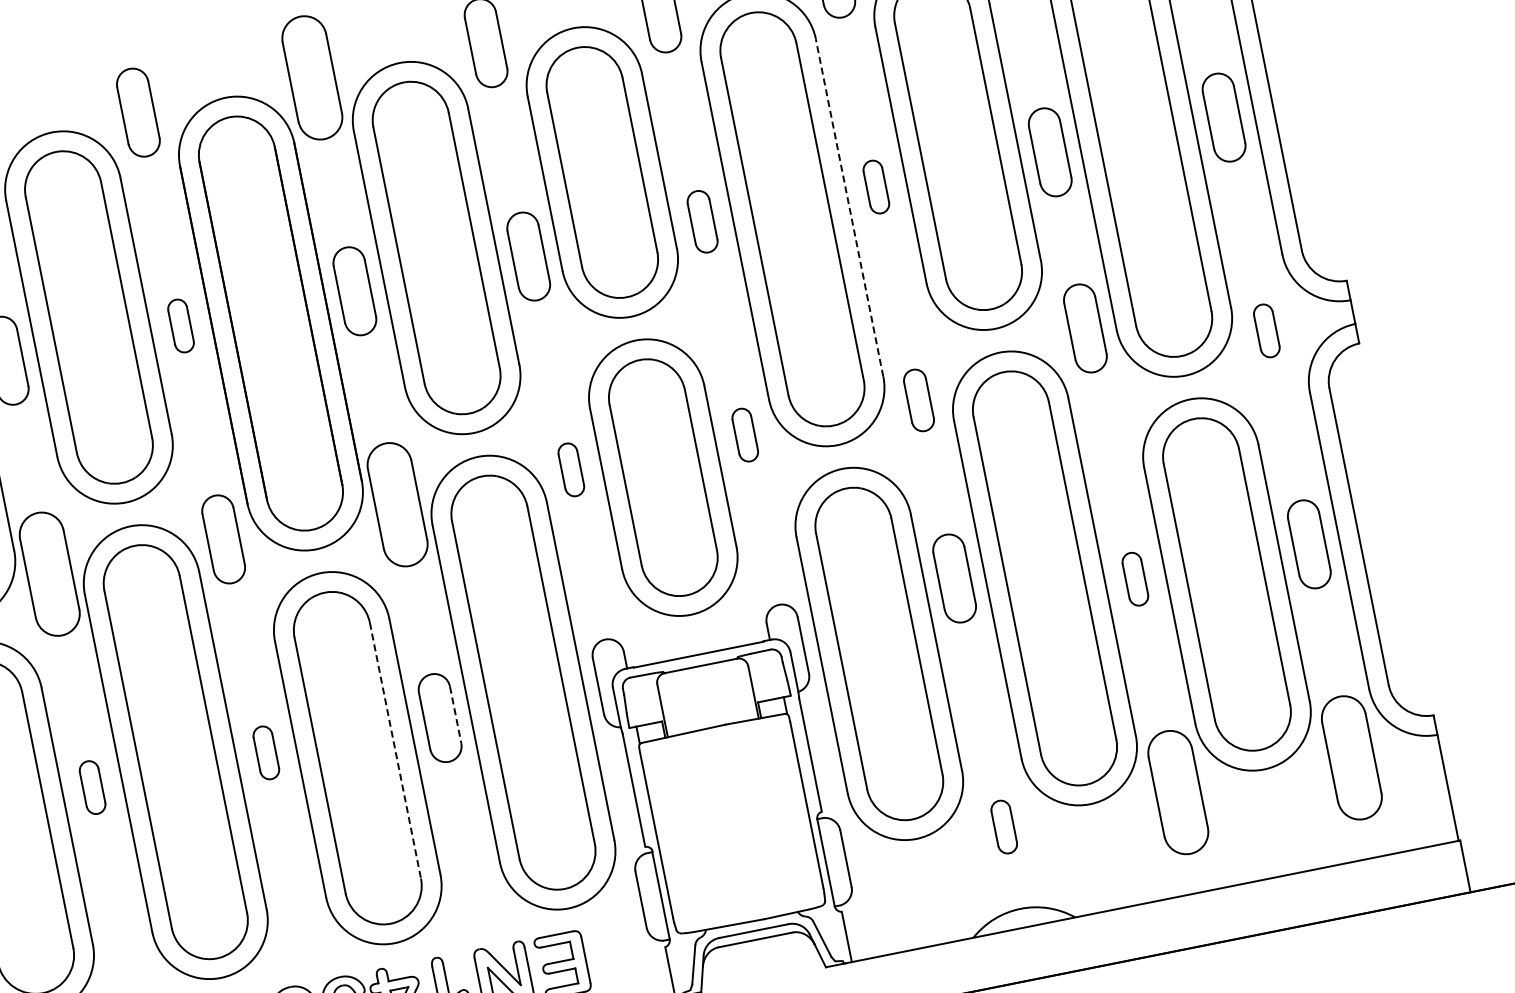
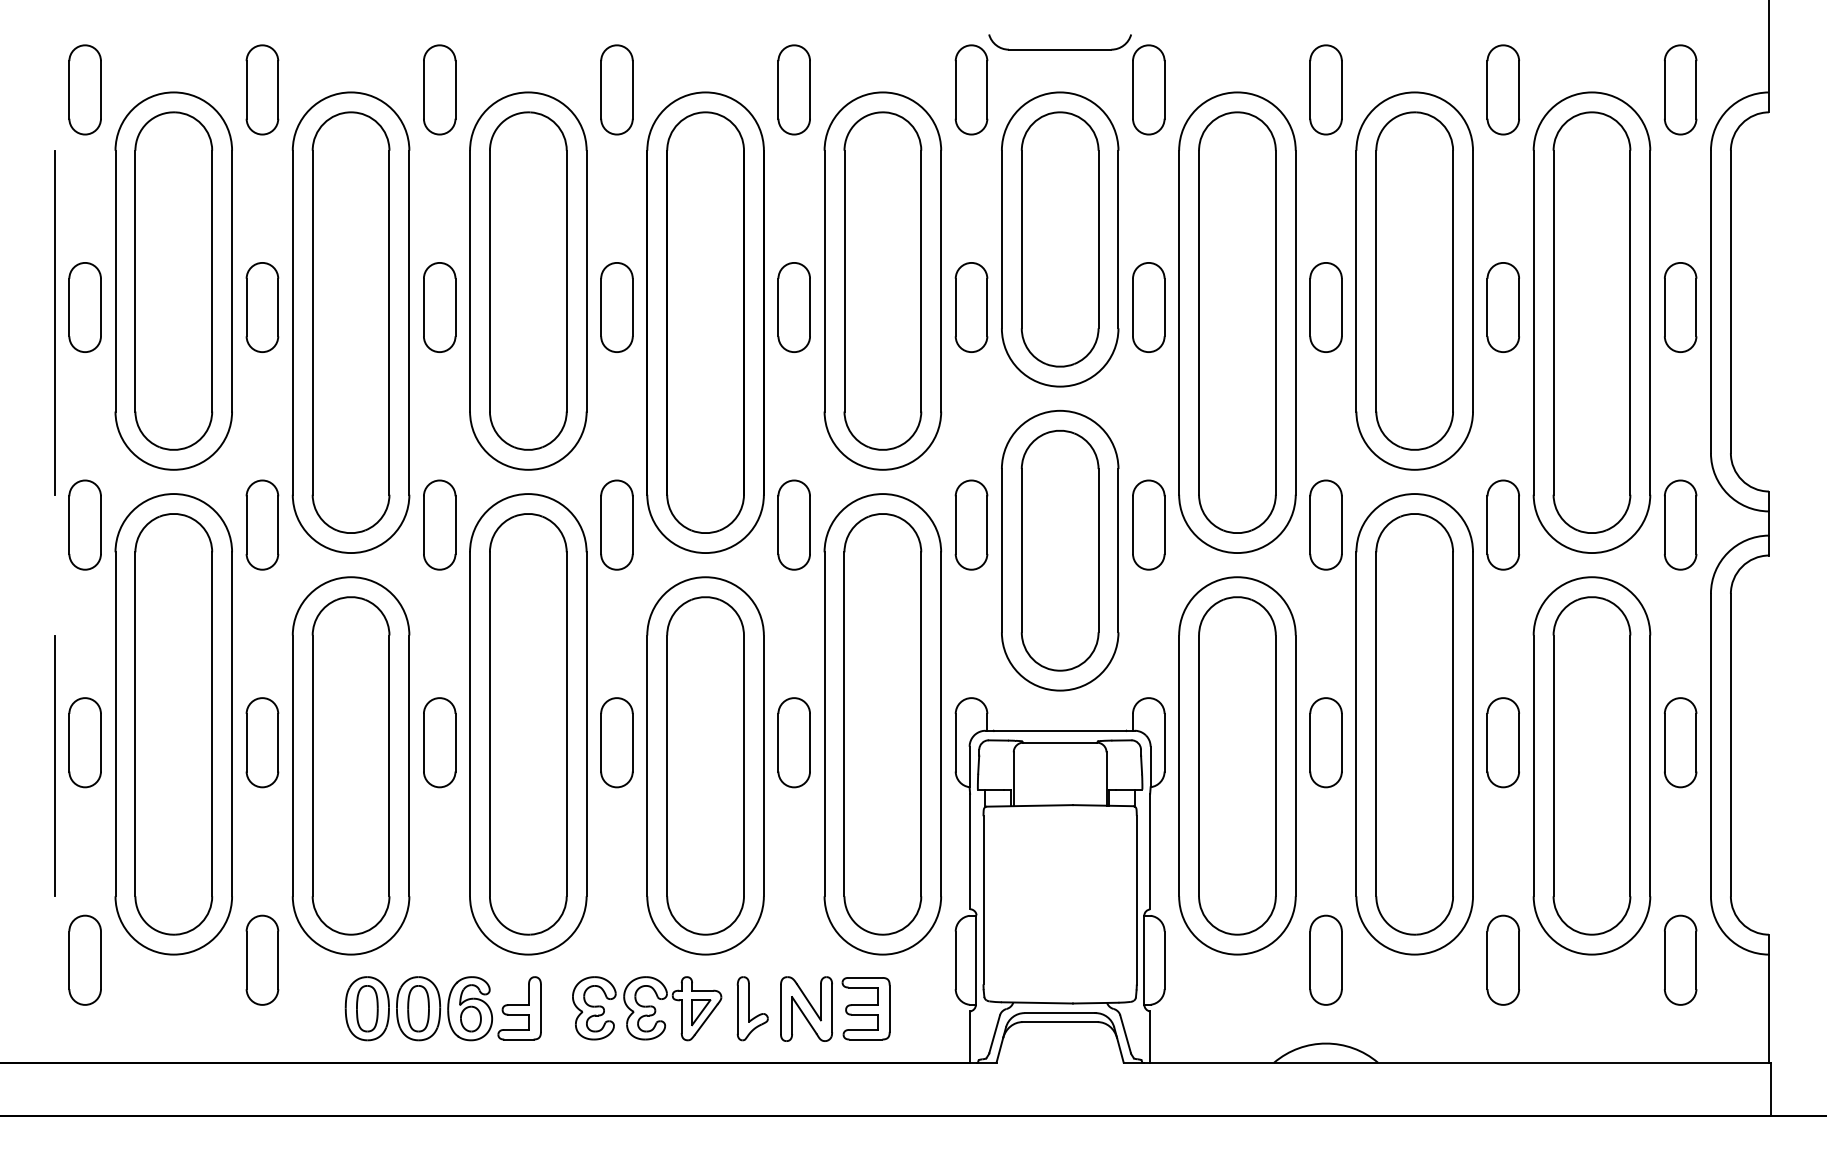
part: (311, 77) -> (793, 89), size x0.71
part: (875, 187) -> (1325, 307), size x1.67
line: (849, 207) -> (1295, 322), dashed -> solid
part: (702, 221) -> (1148, 307), size x1.43
part: (180, 326) -> (616, 307), size x1.67
part: (1084, 328) -> (1502, 524), moved
part: (1266, 330) -> (1680, 524), size x1.67
part: (918, 399) -> (1325, 524), size x1.43
part: (744, 434) -> (1148, 524), size x1.67
part: (571, 469) -> (971, 524), size x1.67
part: (396, 504) -> (793, 524), size x0.71
part: (49, 573) -> (439, 524), size x0.71
part: (954, 578) -> (1325, 742), moved
part: (1134, 579) -> (1502, 742), size x1.67
line: (456, 714) -> (810, 742), dashed -> solid
line: (395, 751) -> (743, 766), dashed -> solid
part: (265, 752) -> (616, 742), size x1.67
part: (1351, 756) -> (1680, 959), size x0.71
part: (92, 787) -> (439, 742), size x1.67
part: (1177, 791) -> (1502, 959), size x0.71
part: (1003, 826) -> (1325, 959), size x1.67

